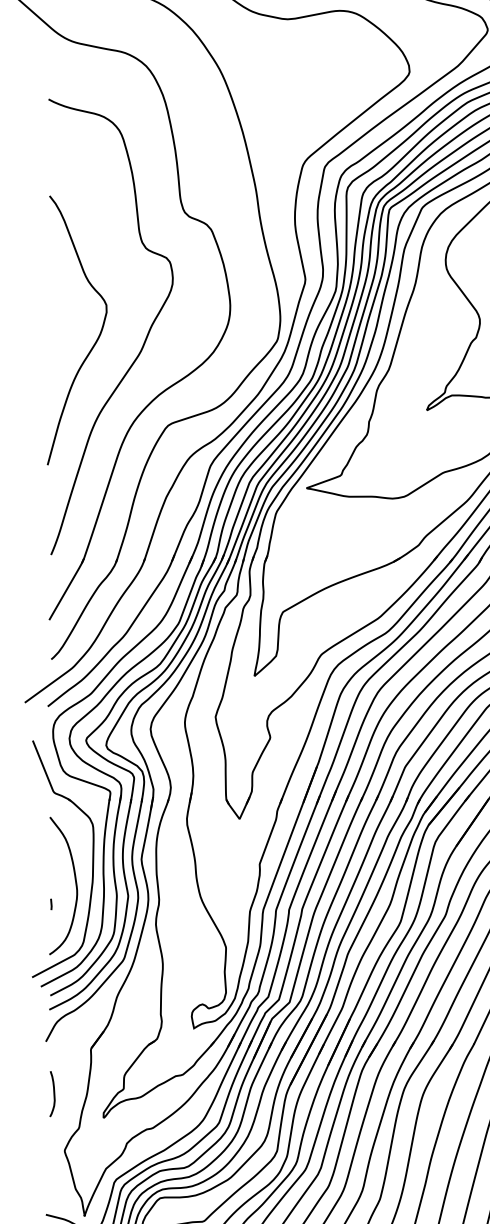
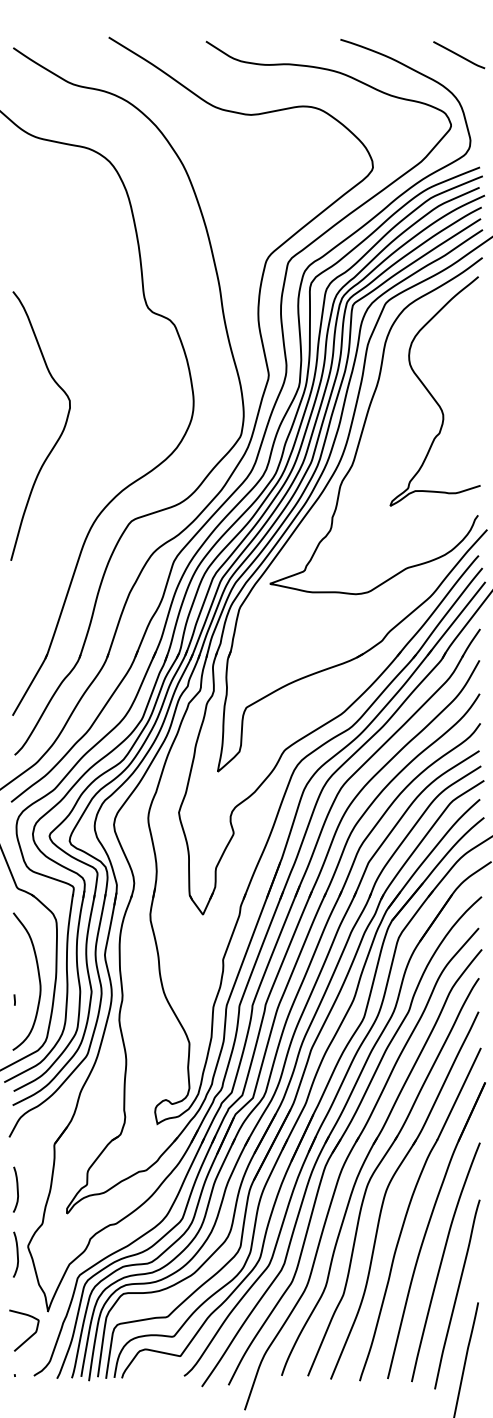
curve: (144, 340) -> (107, 436), removed
curve: (53, 1158) -> (16, 1254), added

